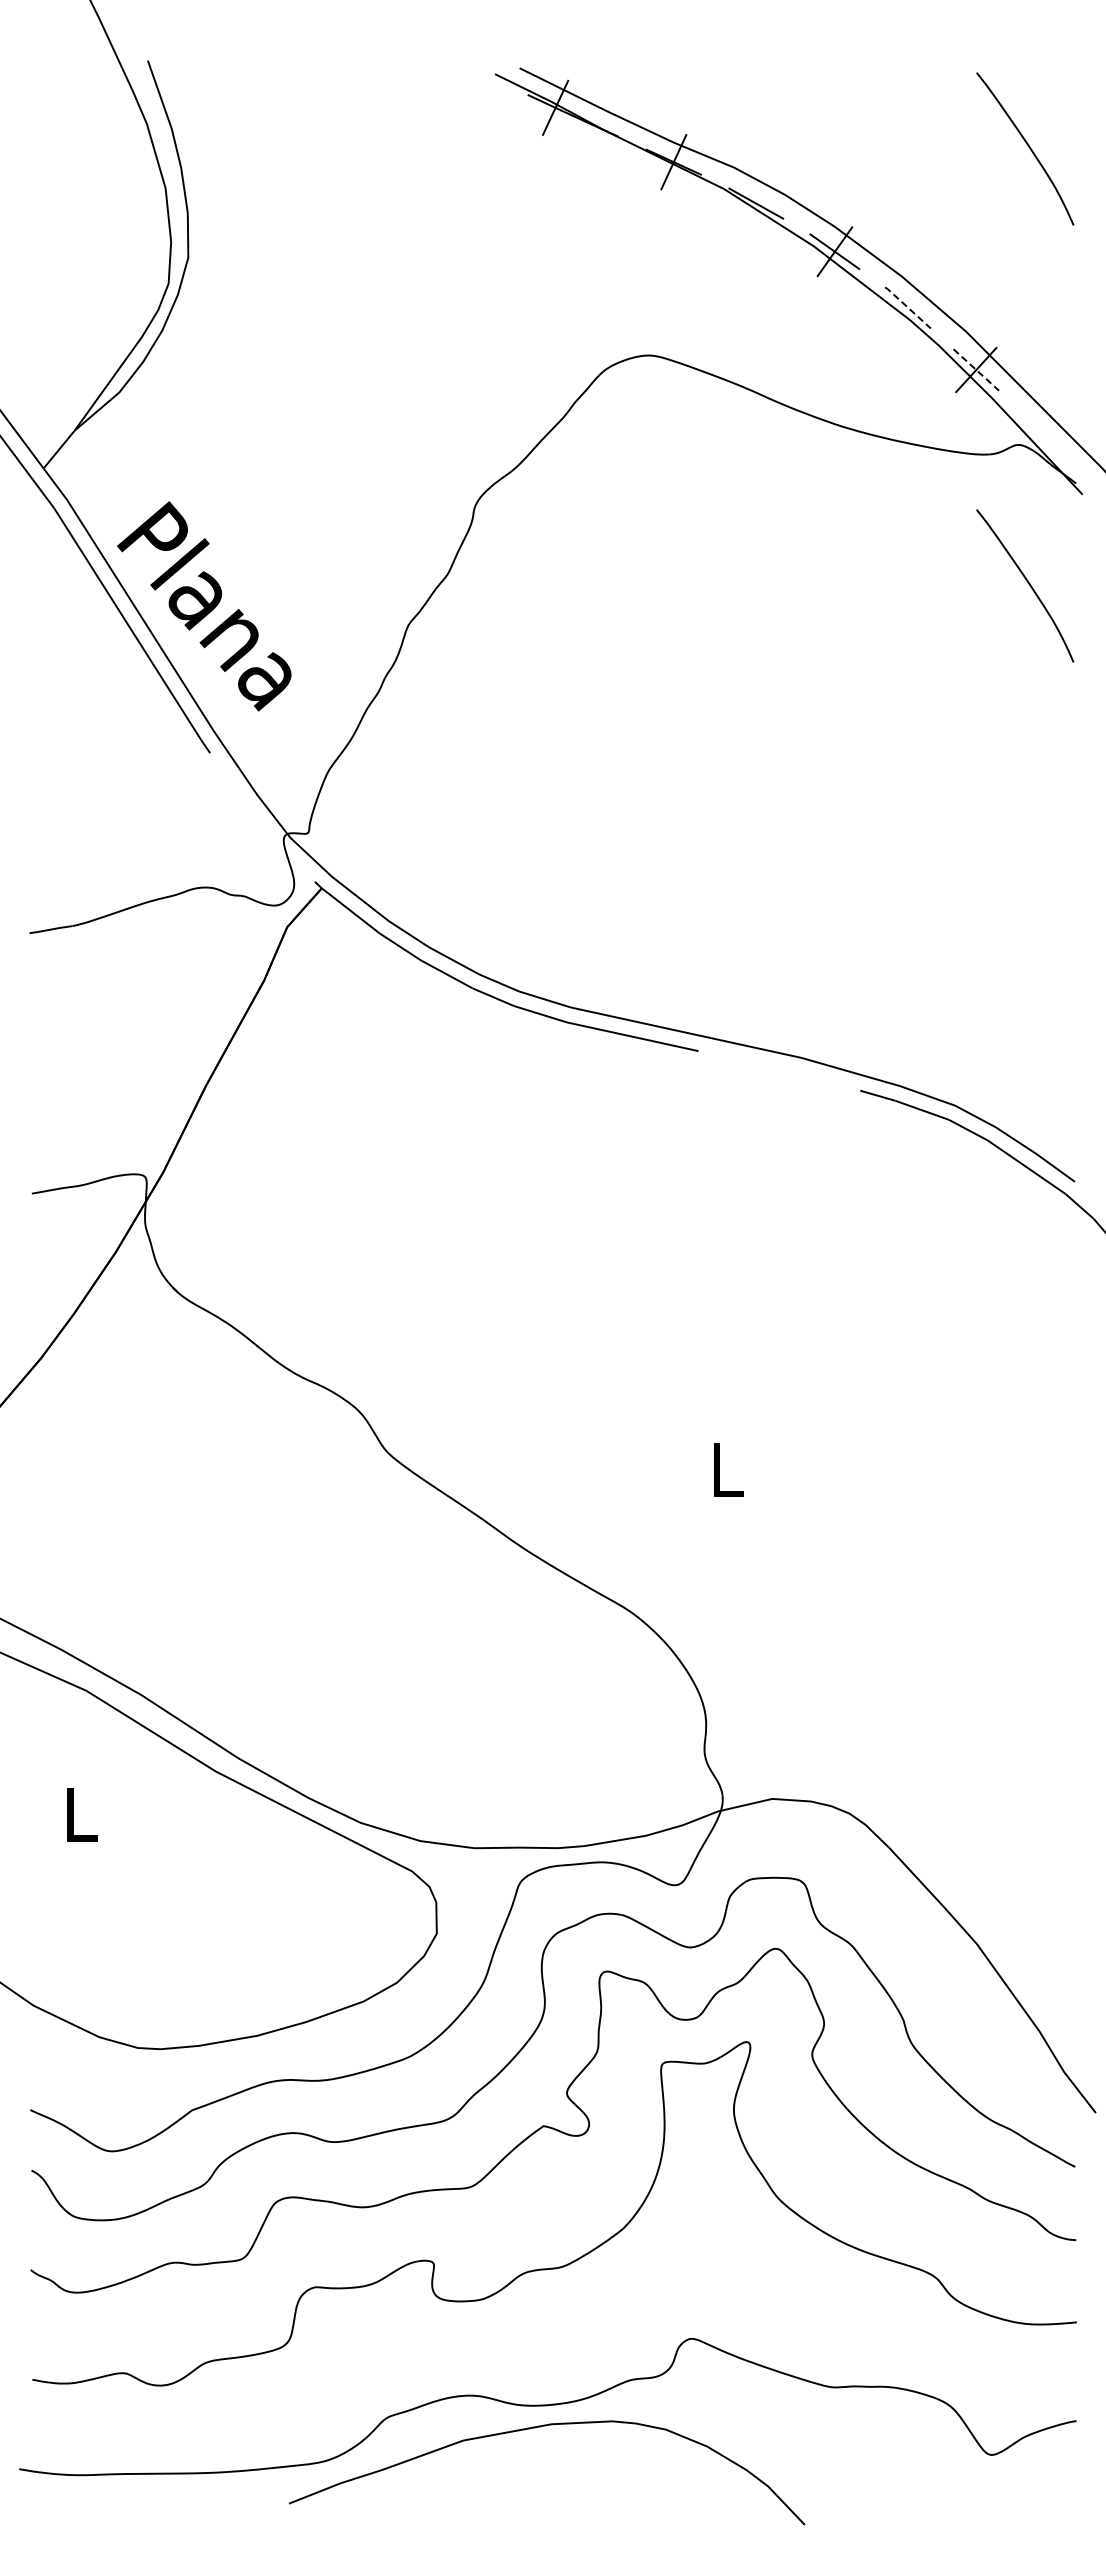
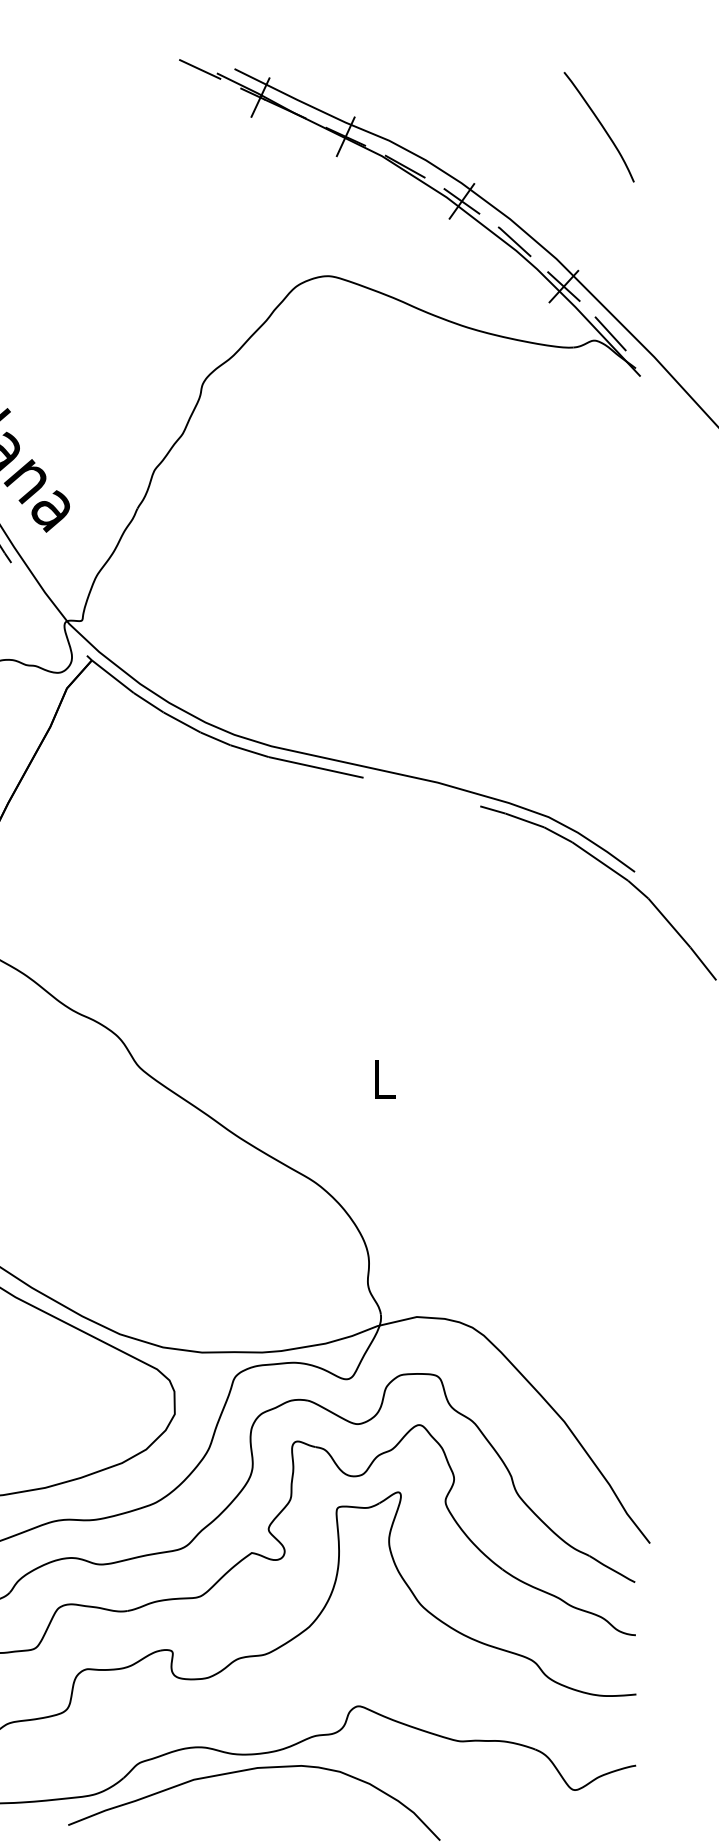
line: (471, 68) -> (199, 69), added
line: (907, 307) -> (514, 241), dashed -> solid
line: (976, 370) -> (564, 286), dashed -> solid
line: (1040, 435) -> (610, 333), added
curve: (1028, 584) -> (601, 441), removed

